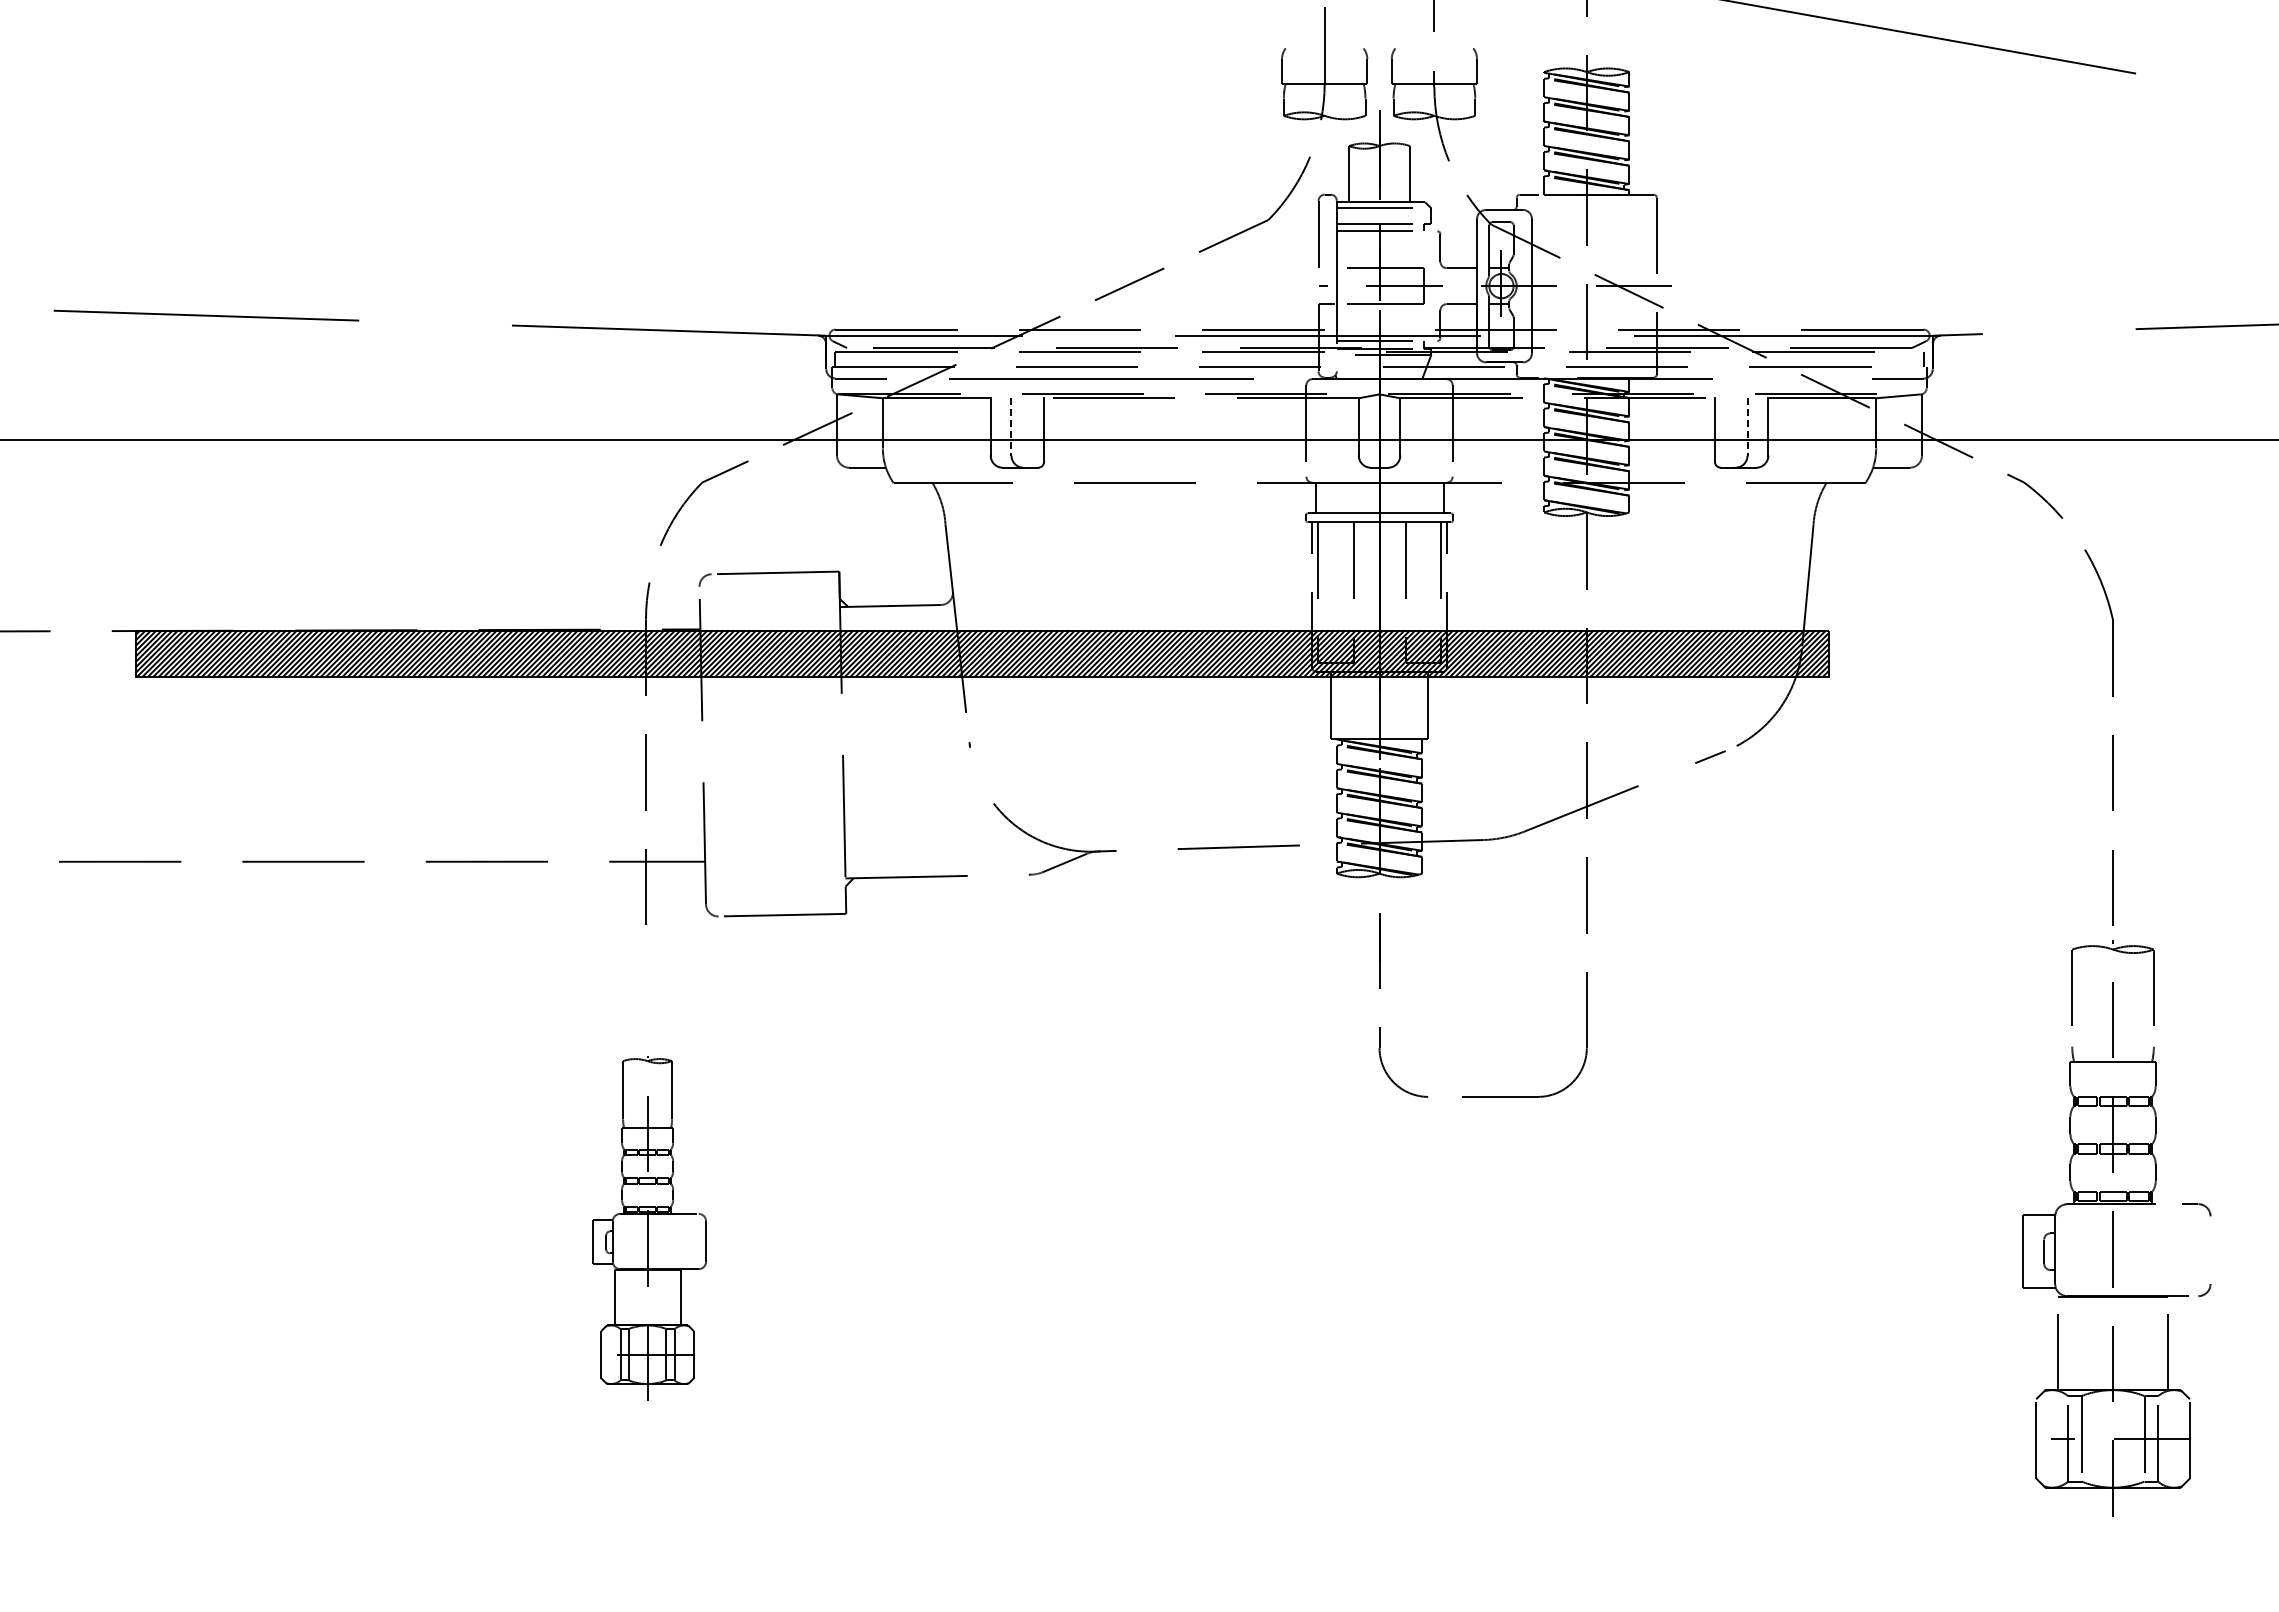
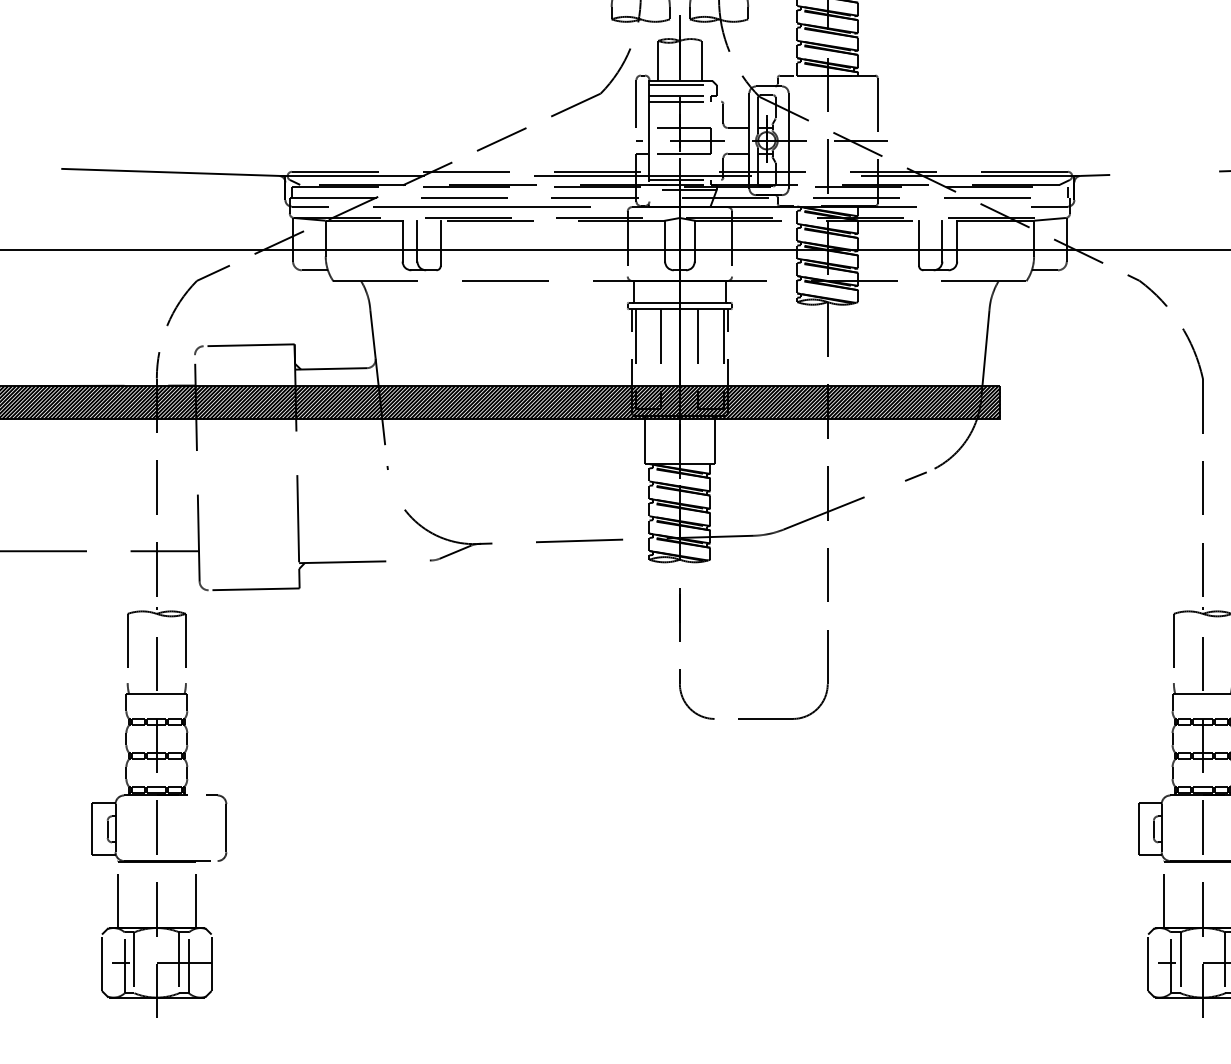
line: (1011, 426) -> (417, 240), dashed -> solid
line: (1747, 426) -> (942, 240), dashed -> solid
part: (649, 1228) -> (159, 812), size x1.67

